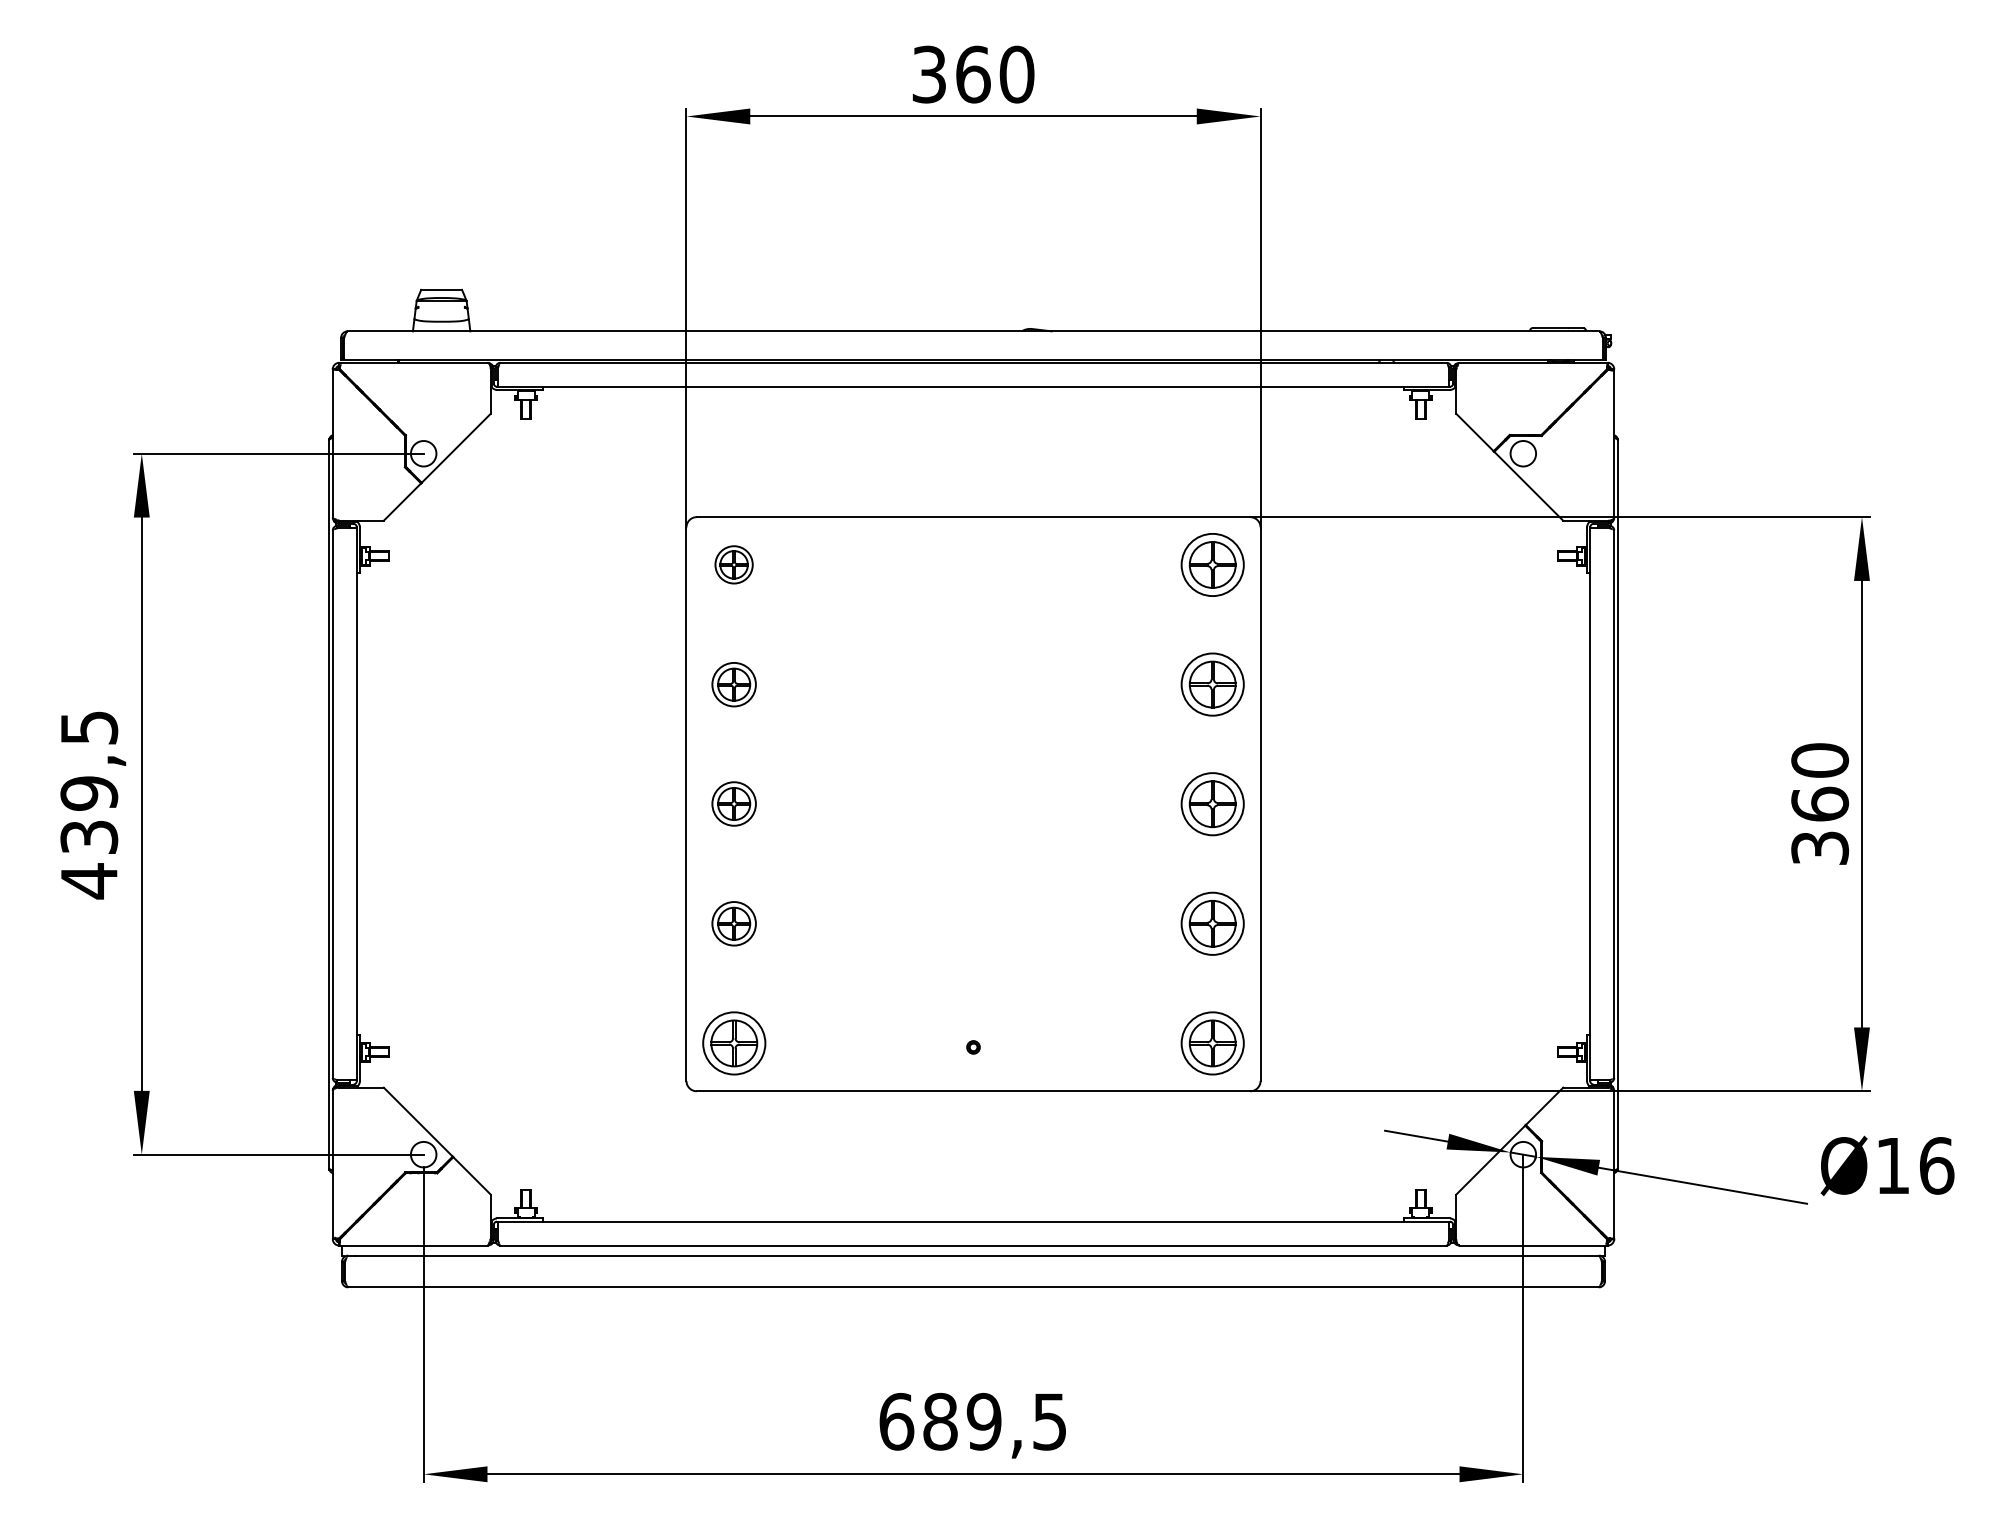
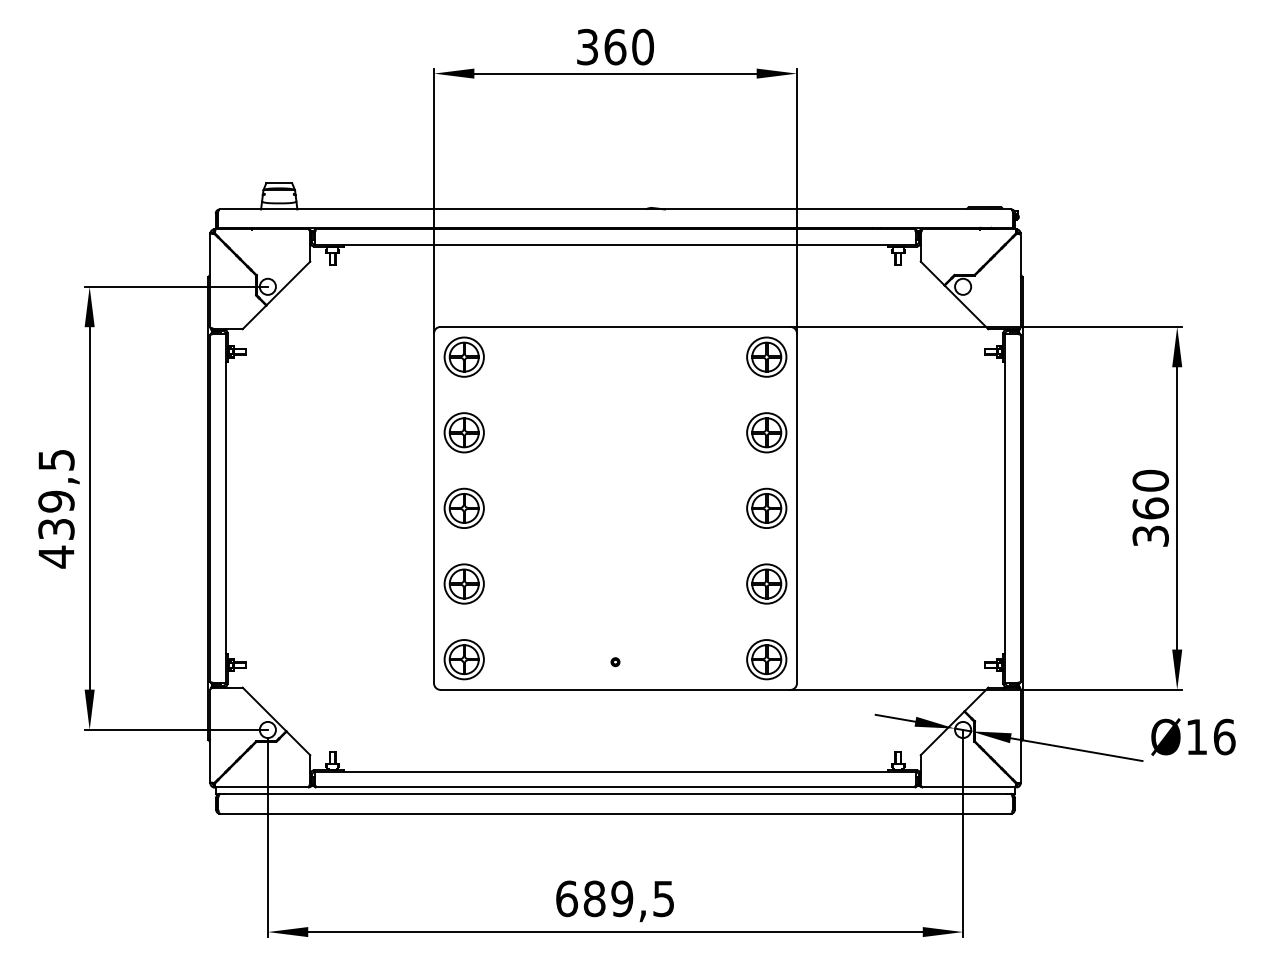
part: (733, 563) -> (463, 356), size x1.67
part: (733, 684) -> (463, 432), size x1.43
part: (733, 802) -> (463, 507), size x1.43
part: (733, 922) -> (463, 583), size x1.43

